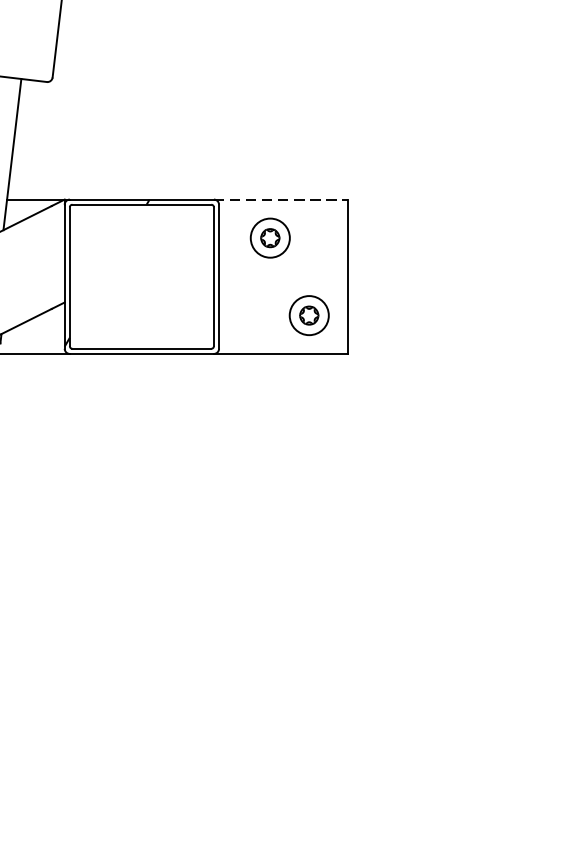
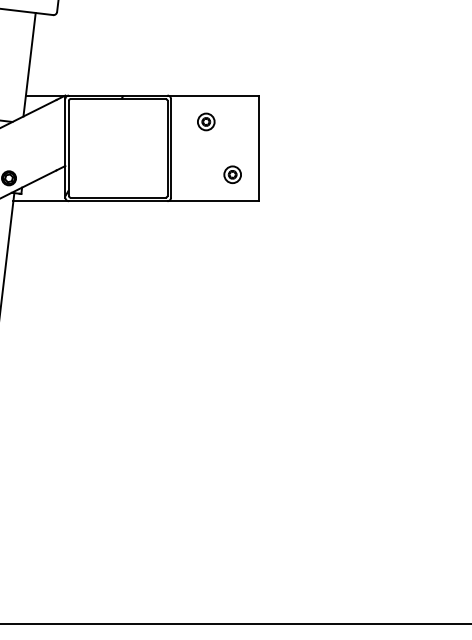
line: (281, 199) -> (213, 95), dashed -> solid
part: (270, 237) -> (206, 121), size x0.62
part: (308, 314) -> (232, 174), size x0.62

